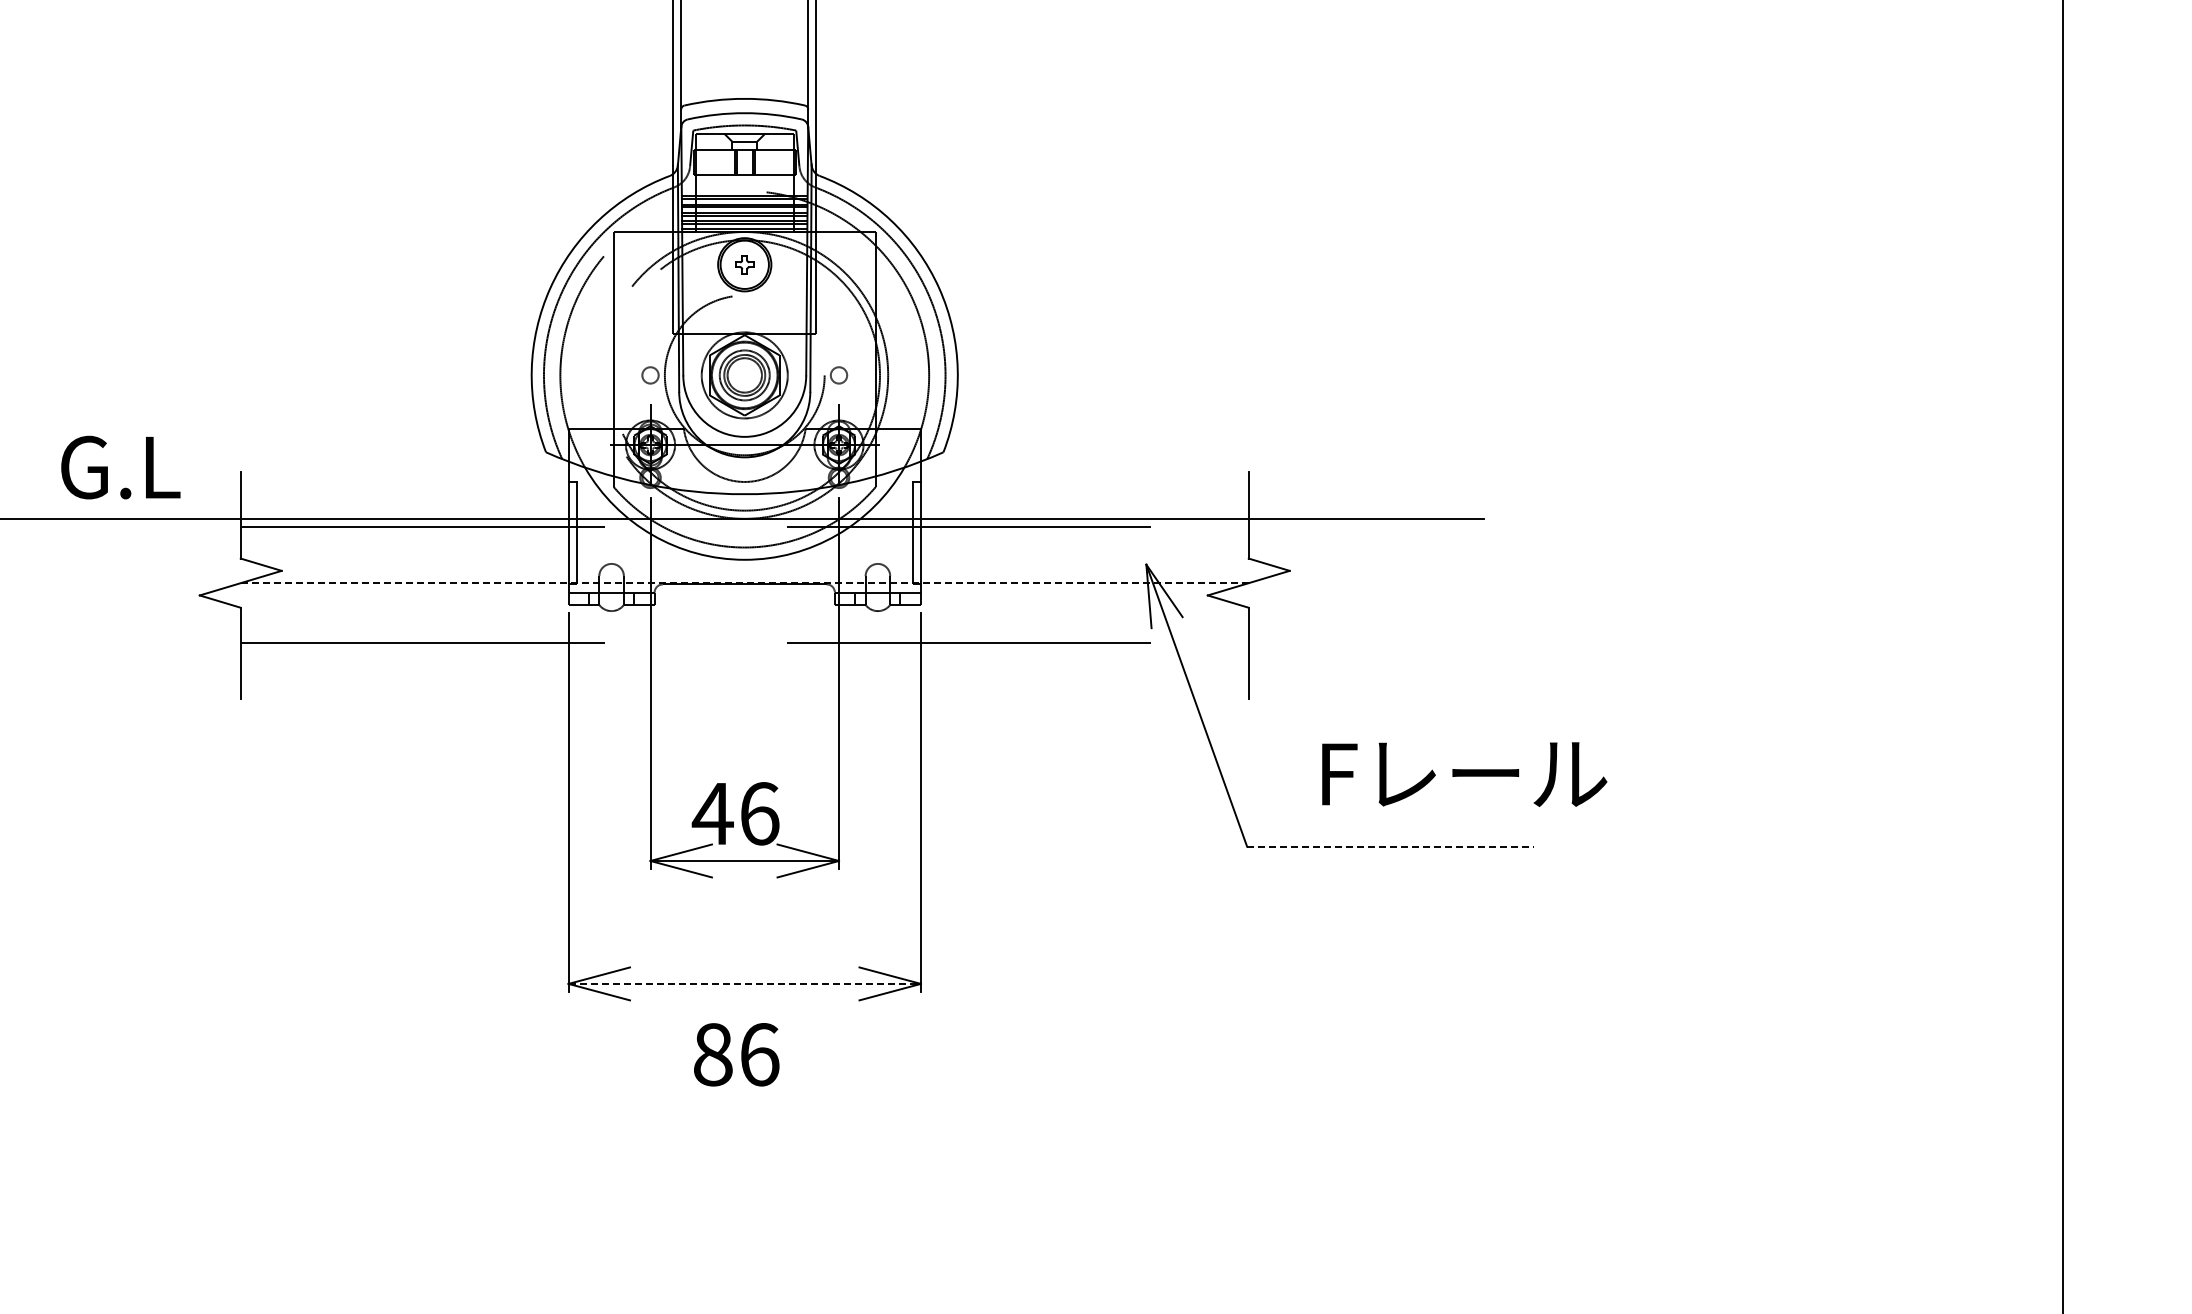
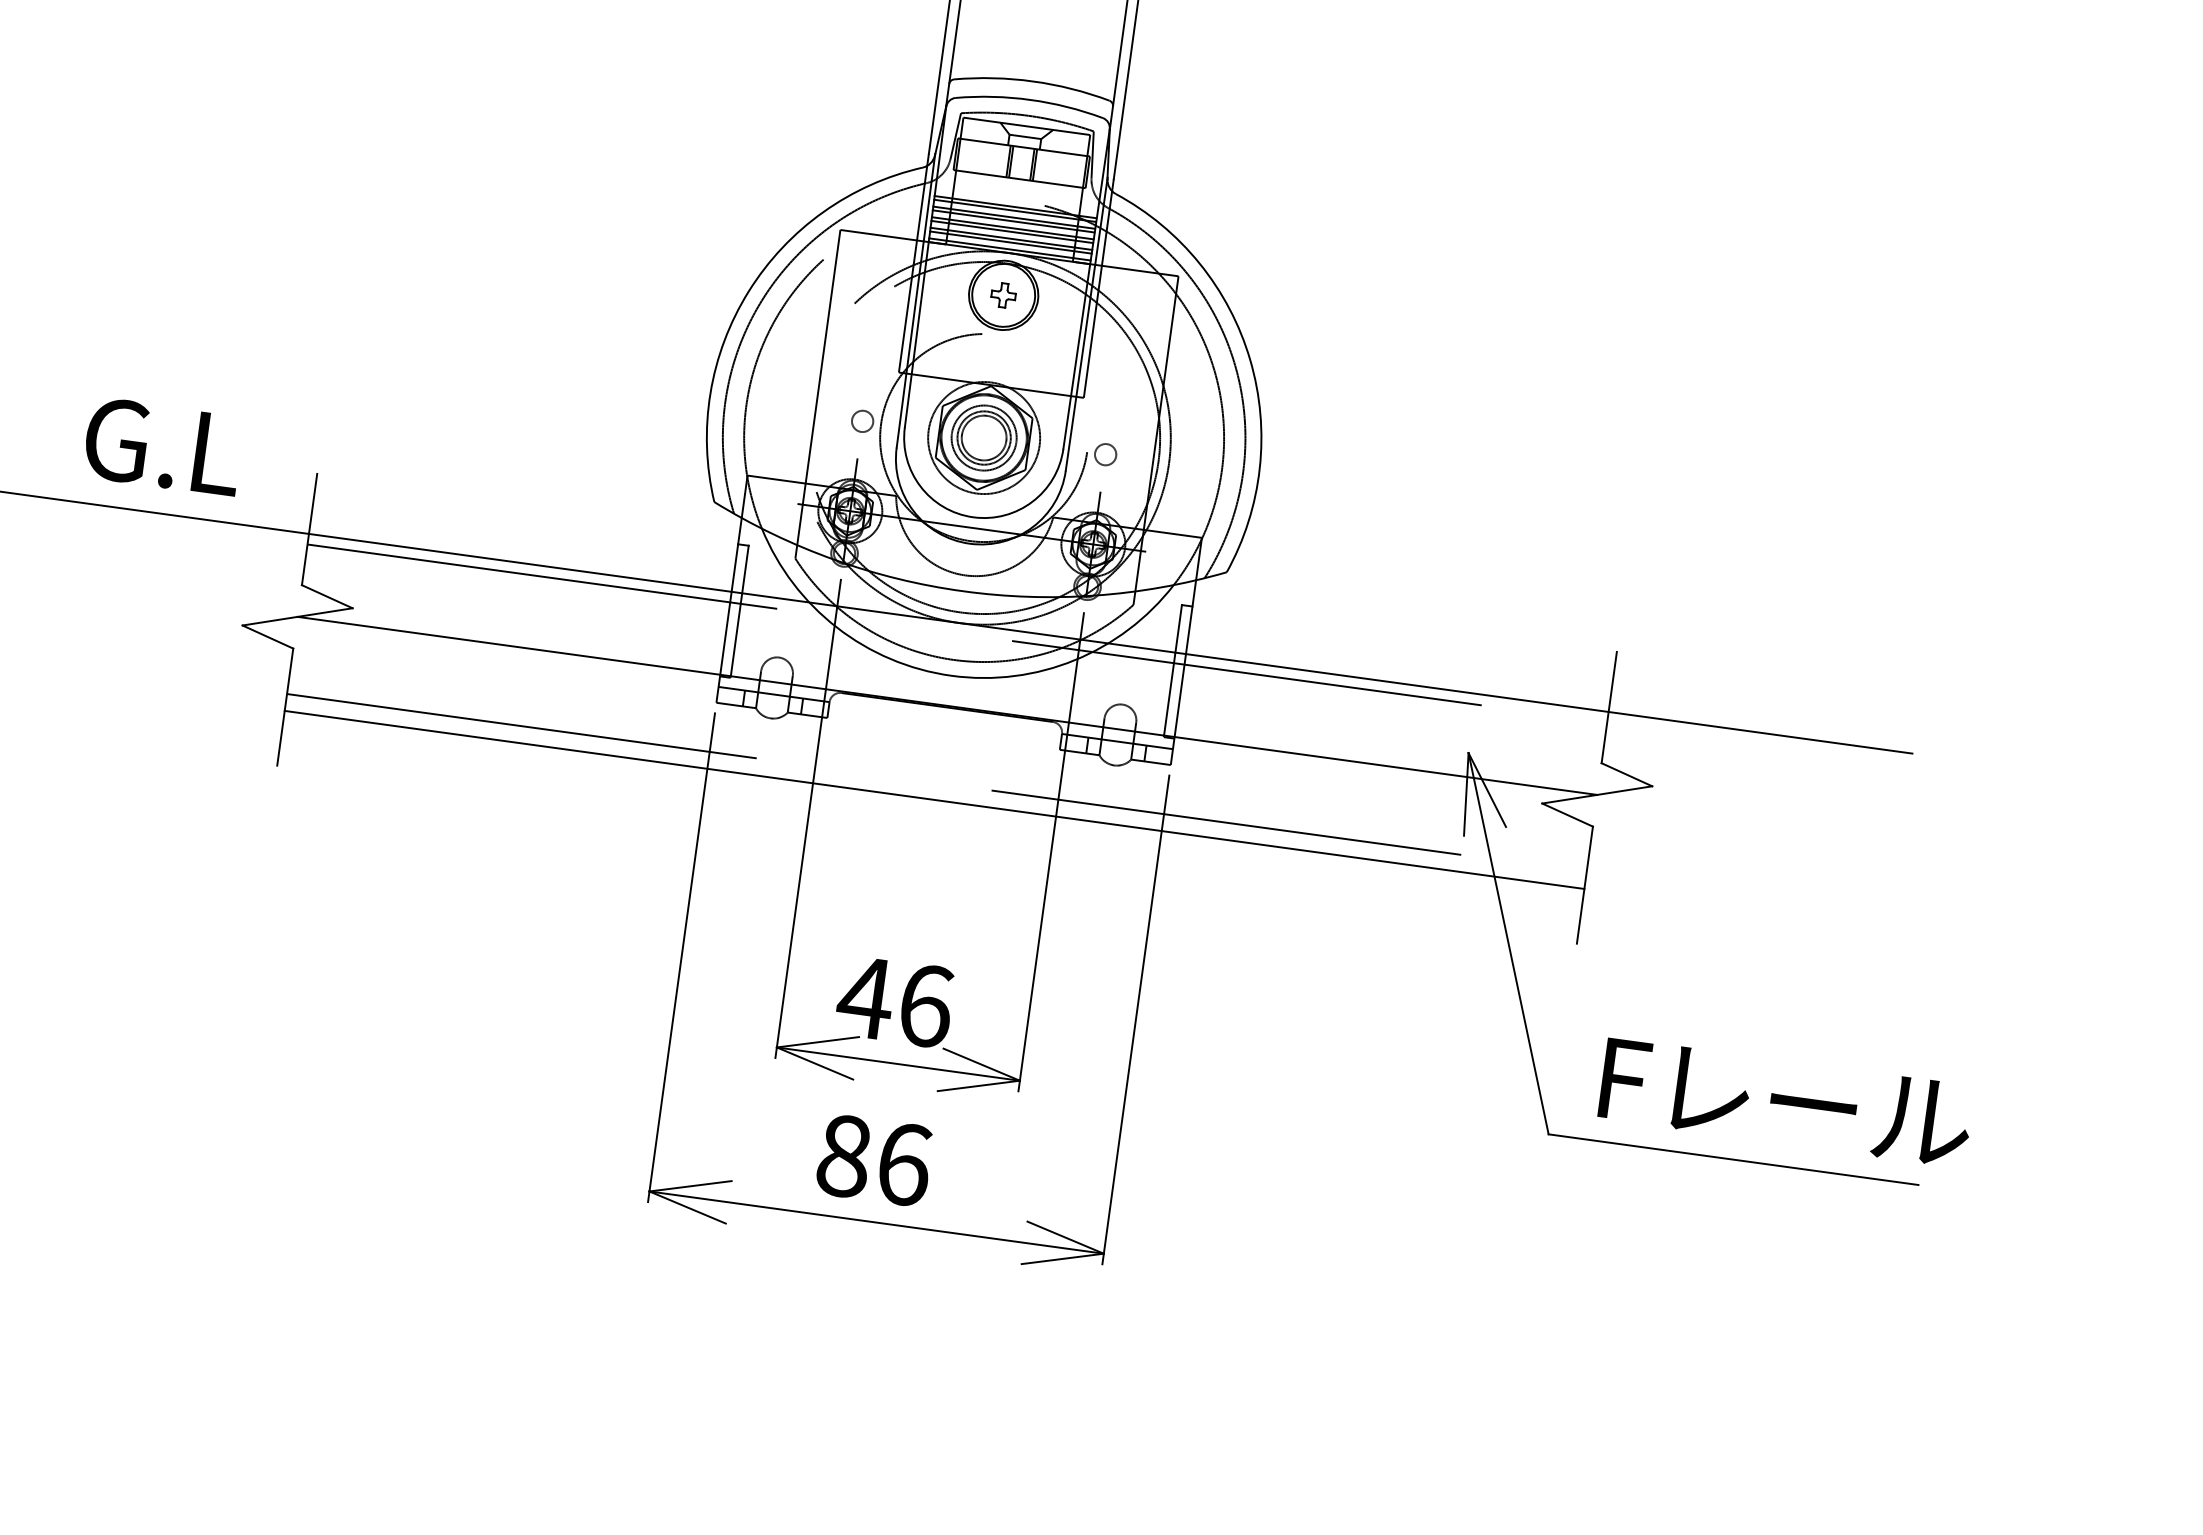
line: (744, 583) -> (947, 706), dashed -> solid
line: (744, 656) -> (934, 800), added
text: (1464, 774) -> (1786, 1102), moved
line: (1391, 846) -> (1734, 1159), dashed -> solid
line: (745, 983) -> (877, 1222), dashed -> solid
text: (736, 1054) -> (874, 1160), moved

